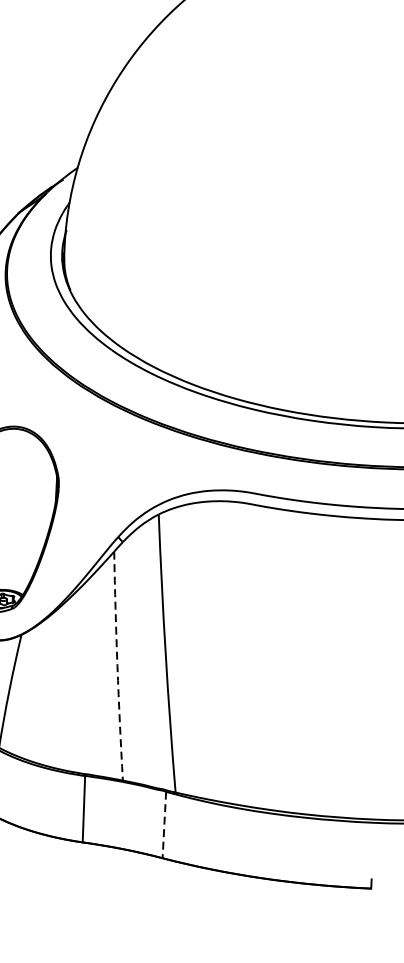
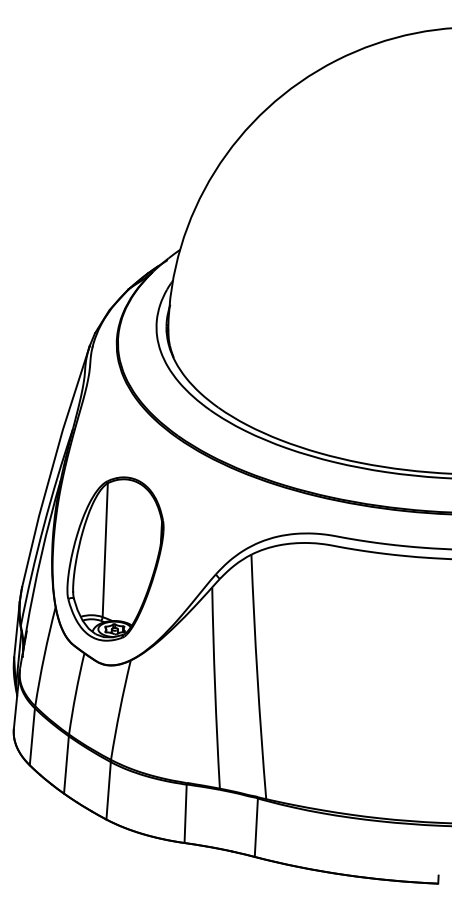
arc: (117, 666) -> (215, 688), dashed -> solid
line: (164, 825) -> (256, 828), dashed -> solid

